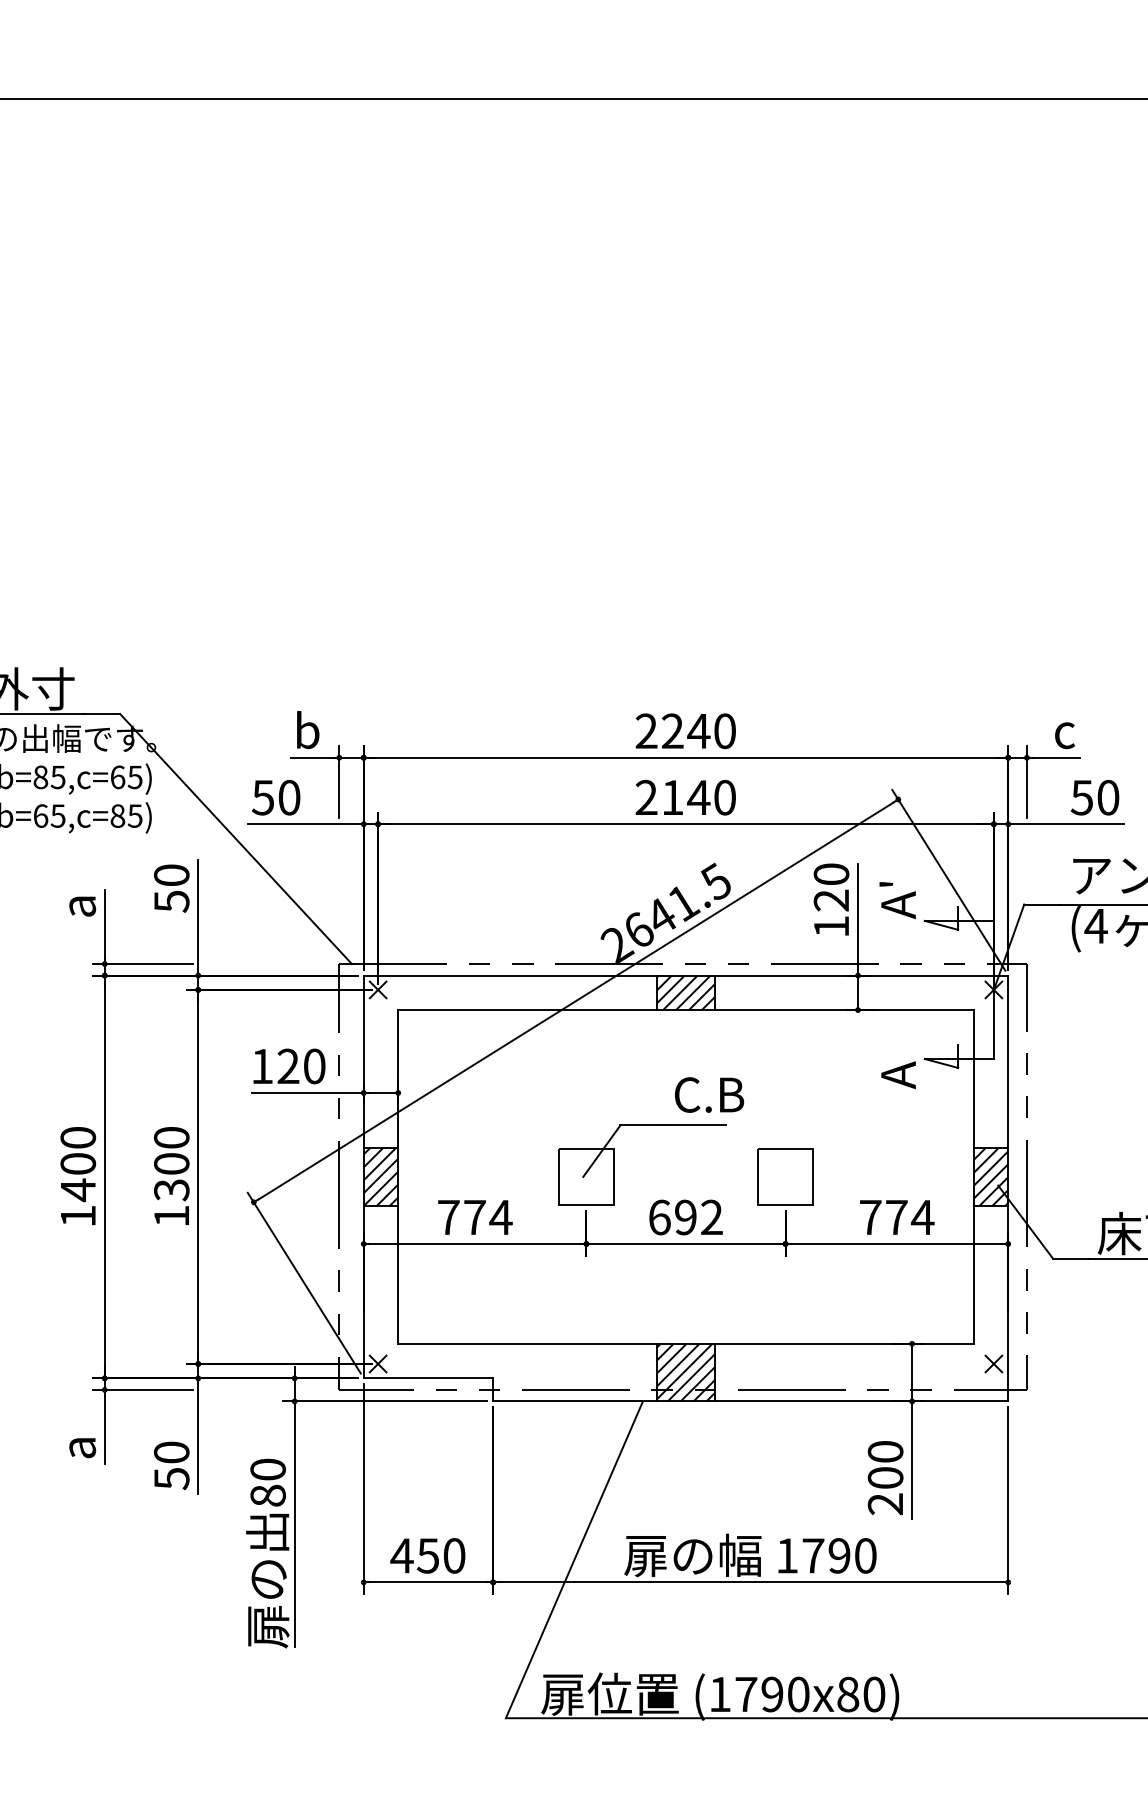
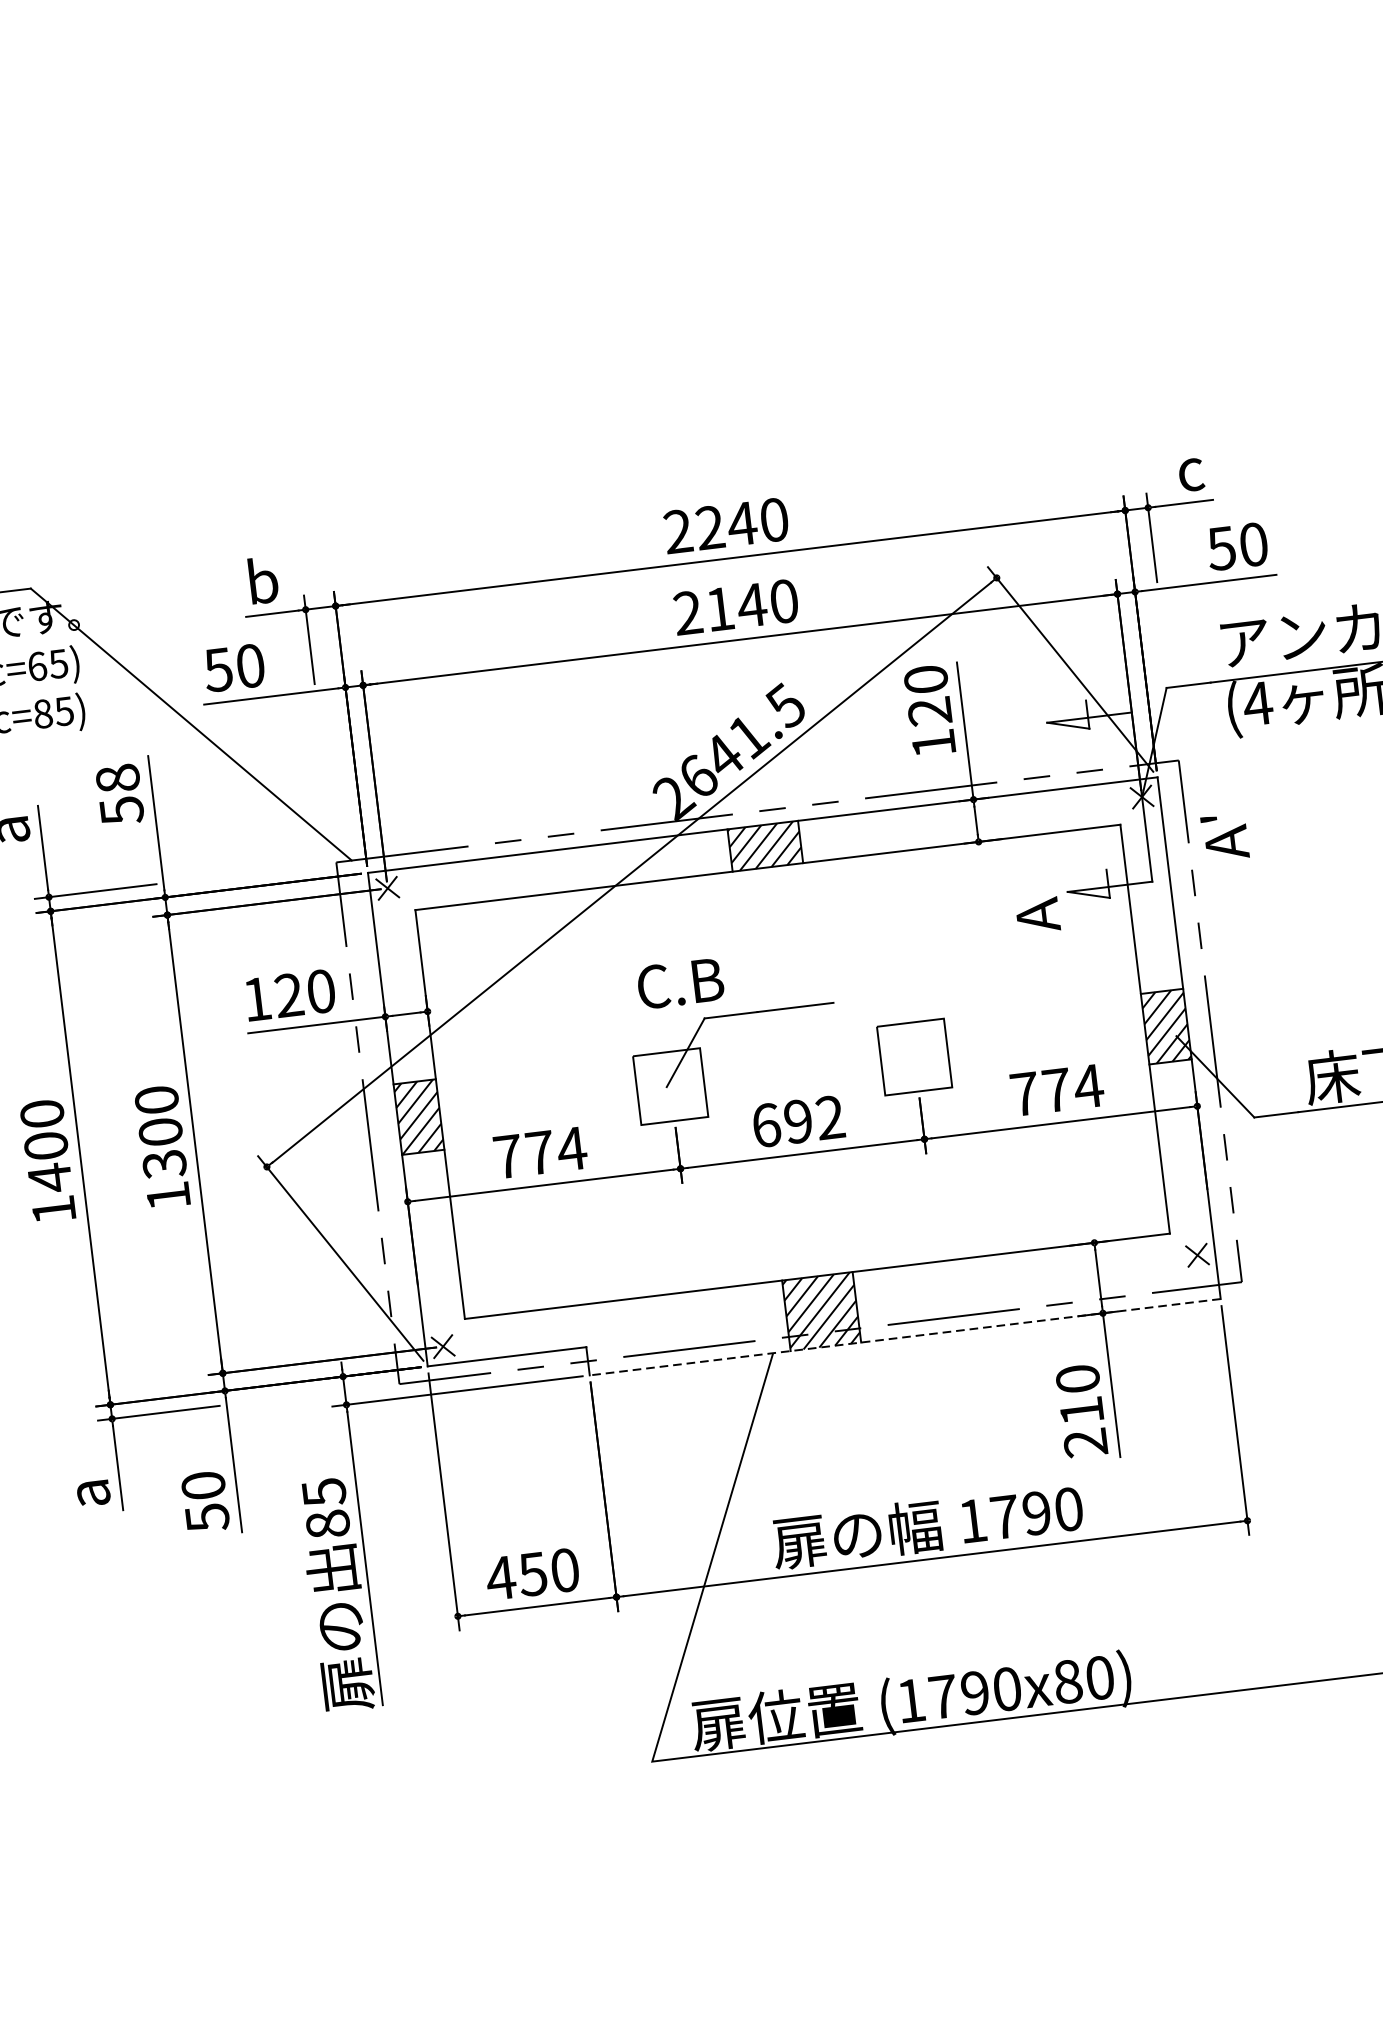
text: (171, 875) -> (117, 778), 50 -> 58
text: (897, 900) -> (1224, 837), moved
text: (709, 1094) -> (680, 982), moved
line: (750, 1401) -> (904, 1337), solid -> dashed
text: (267, 1469) -> (323, 1492), 80 -> 85
text: (885, 1477) -> (1081, 1410), 200 -> 210

